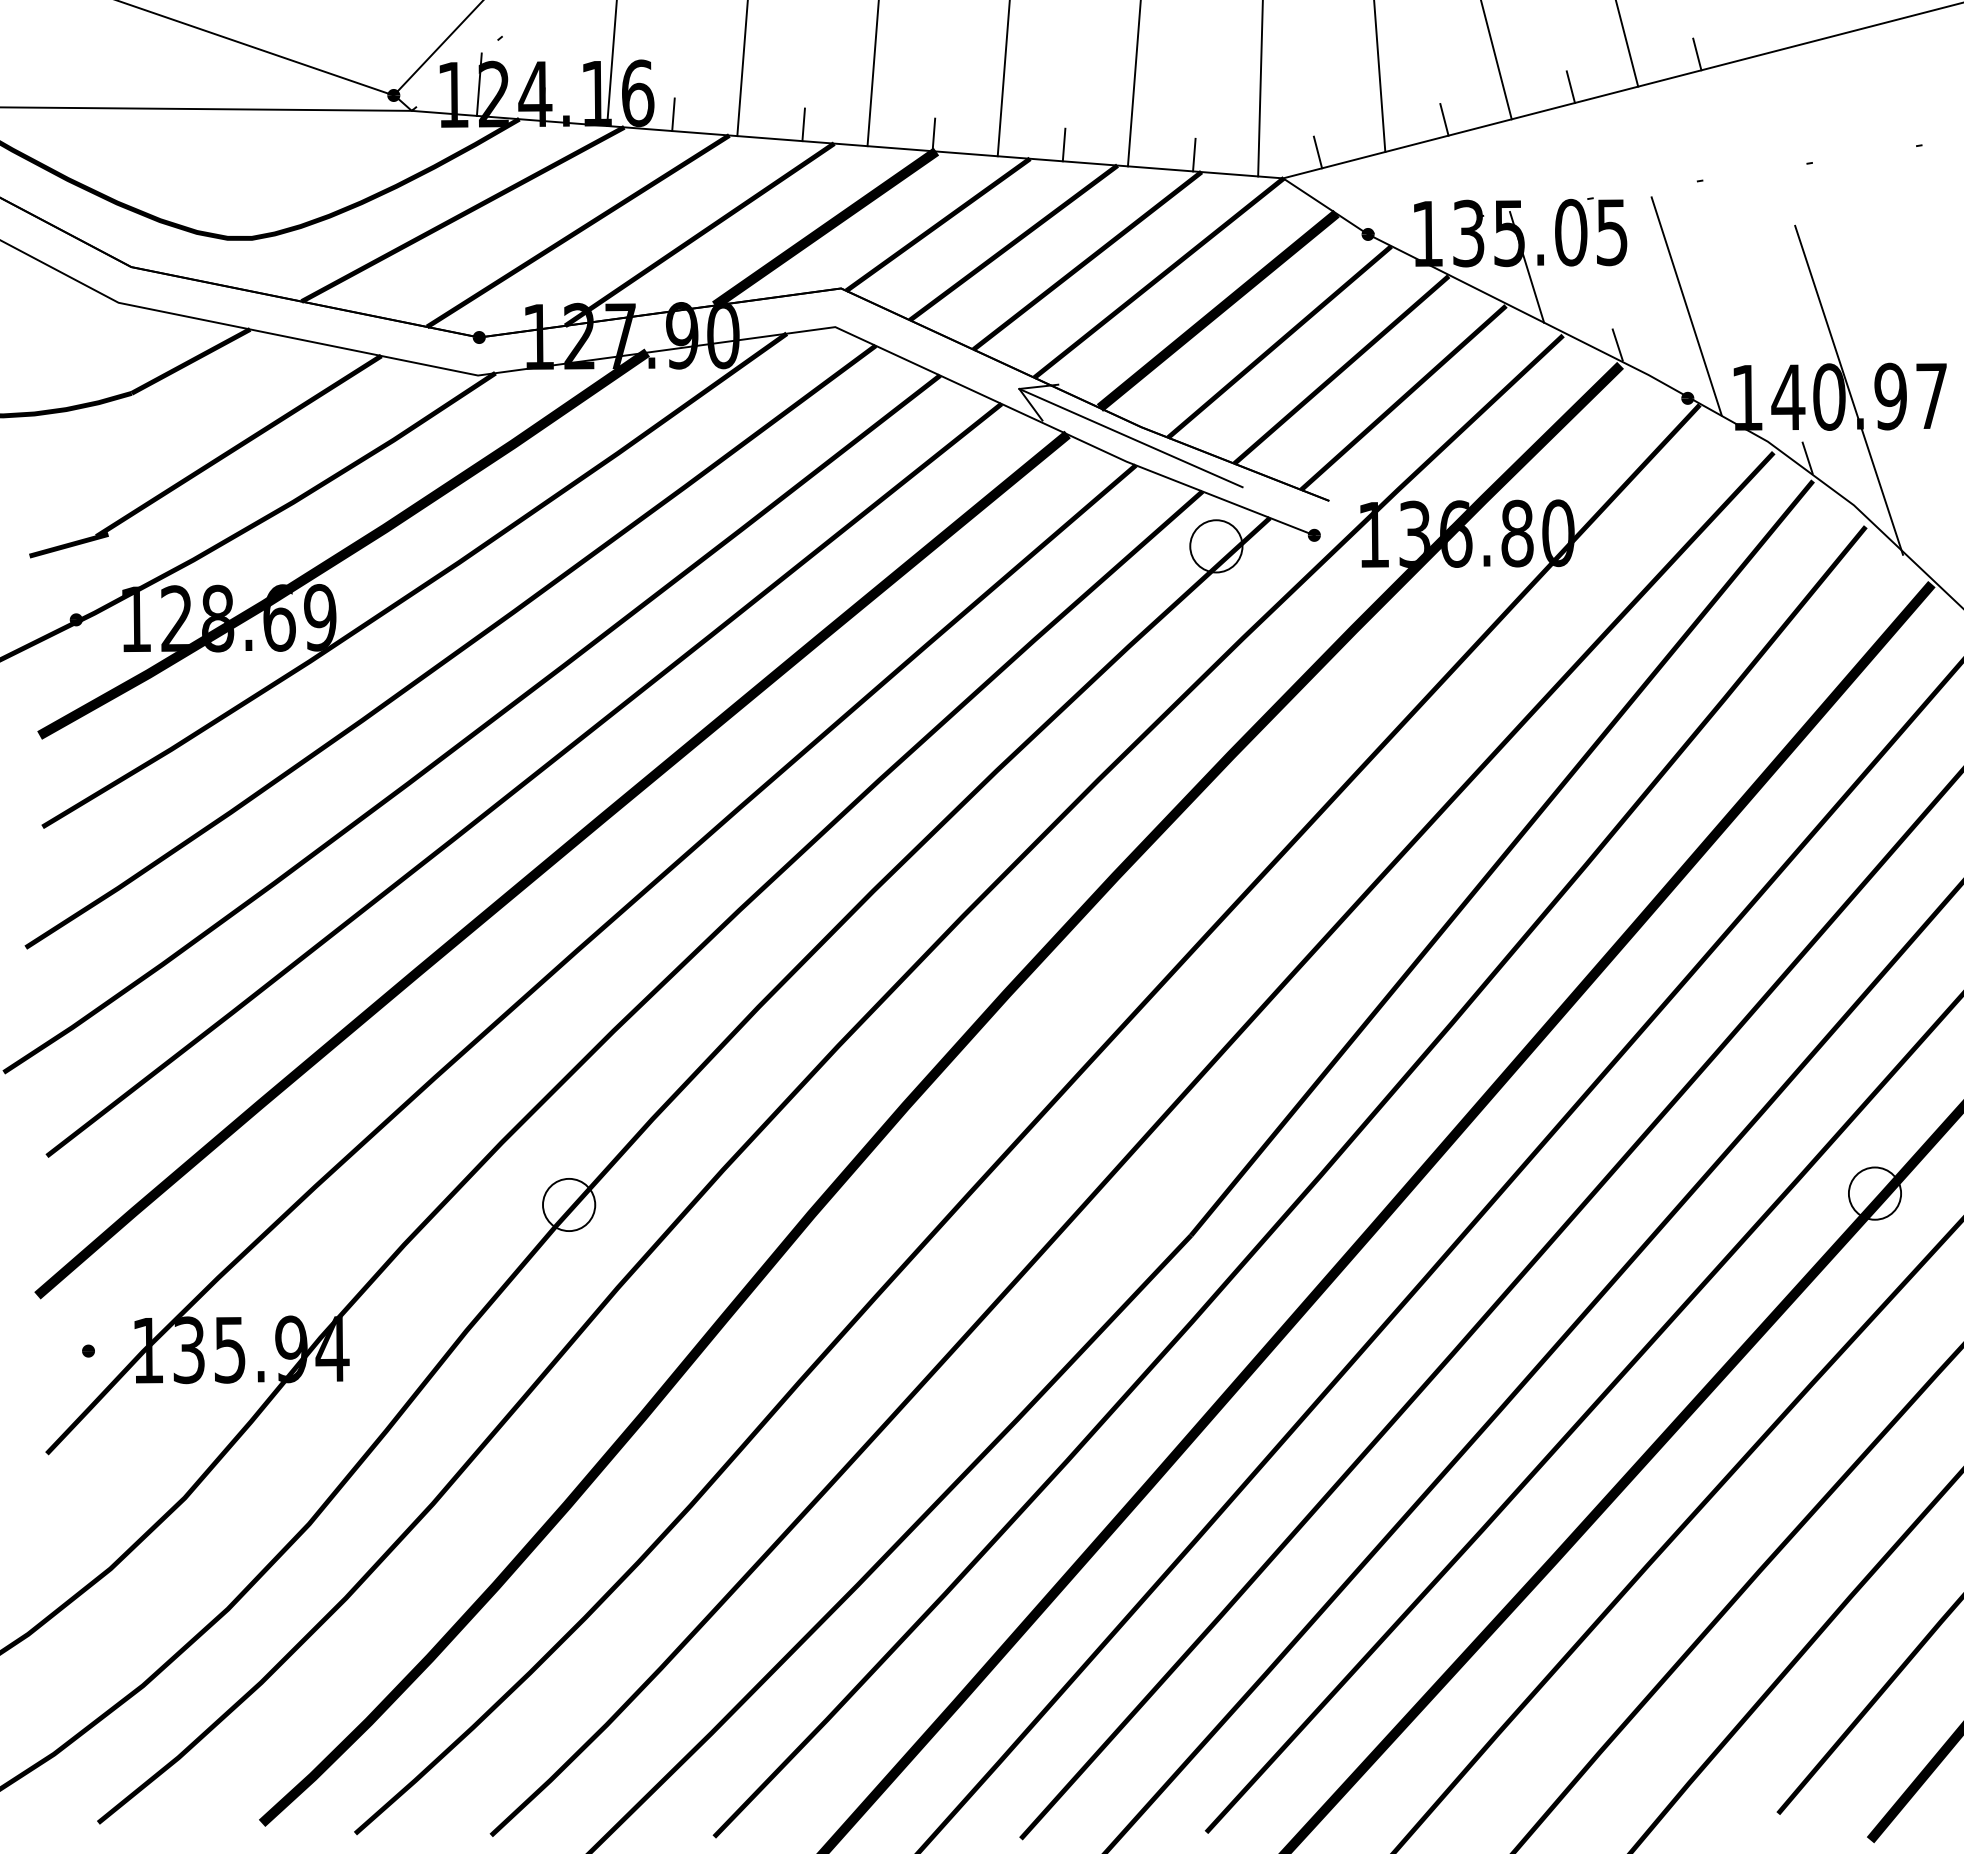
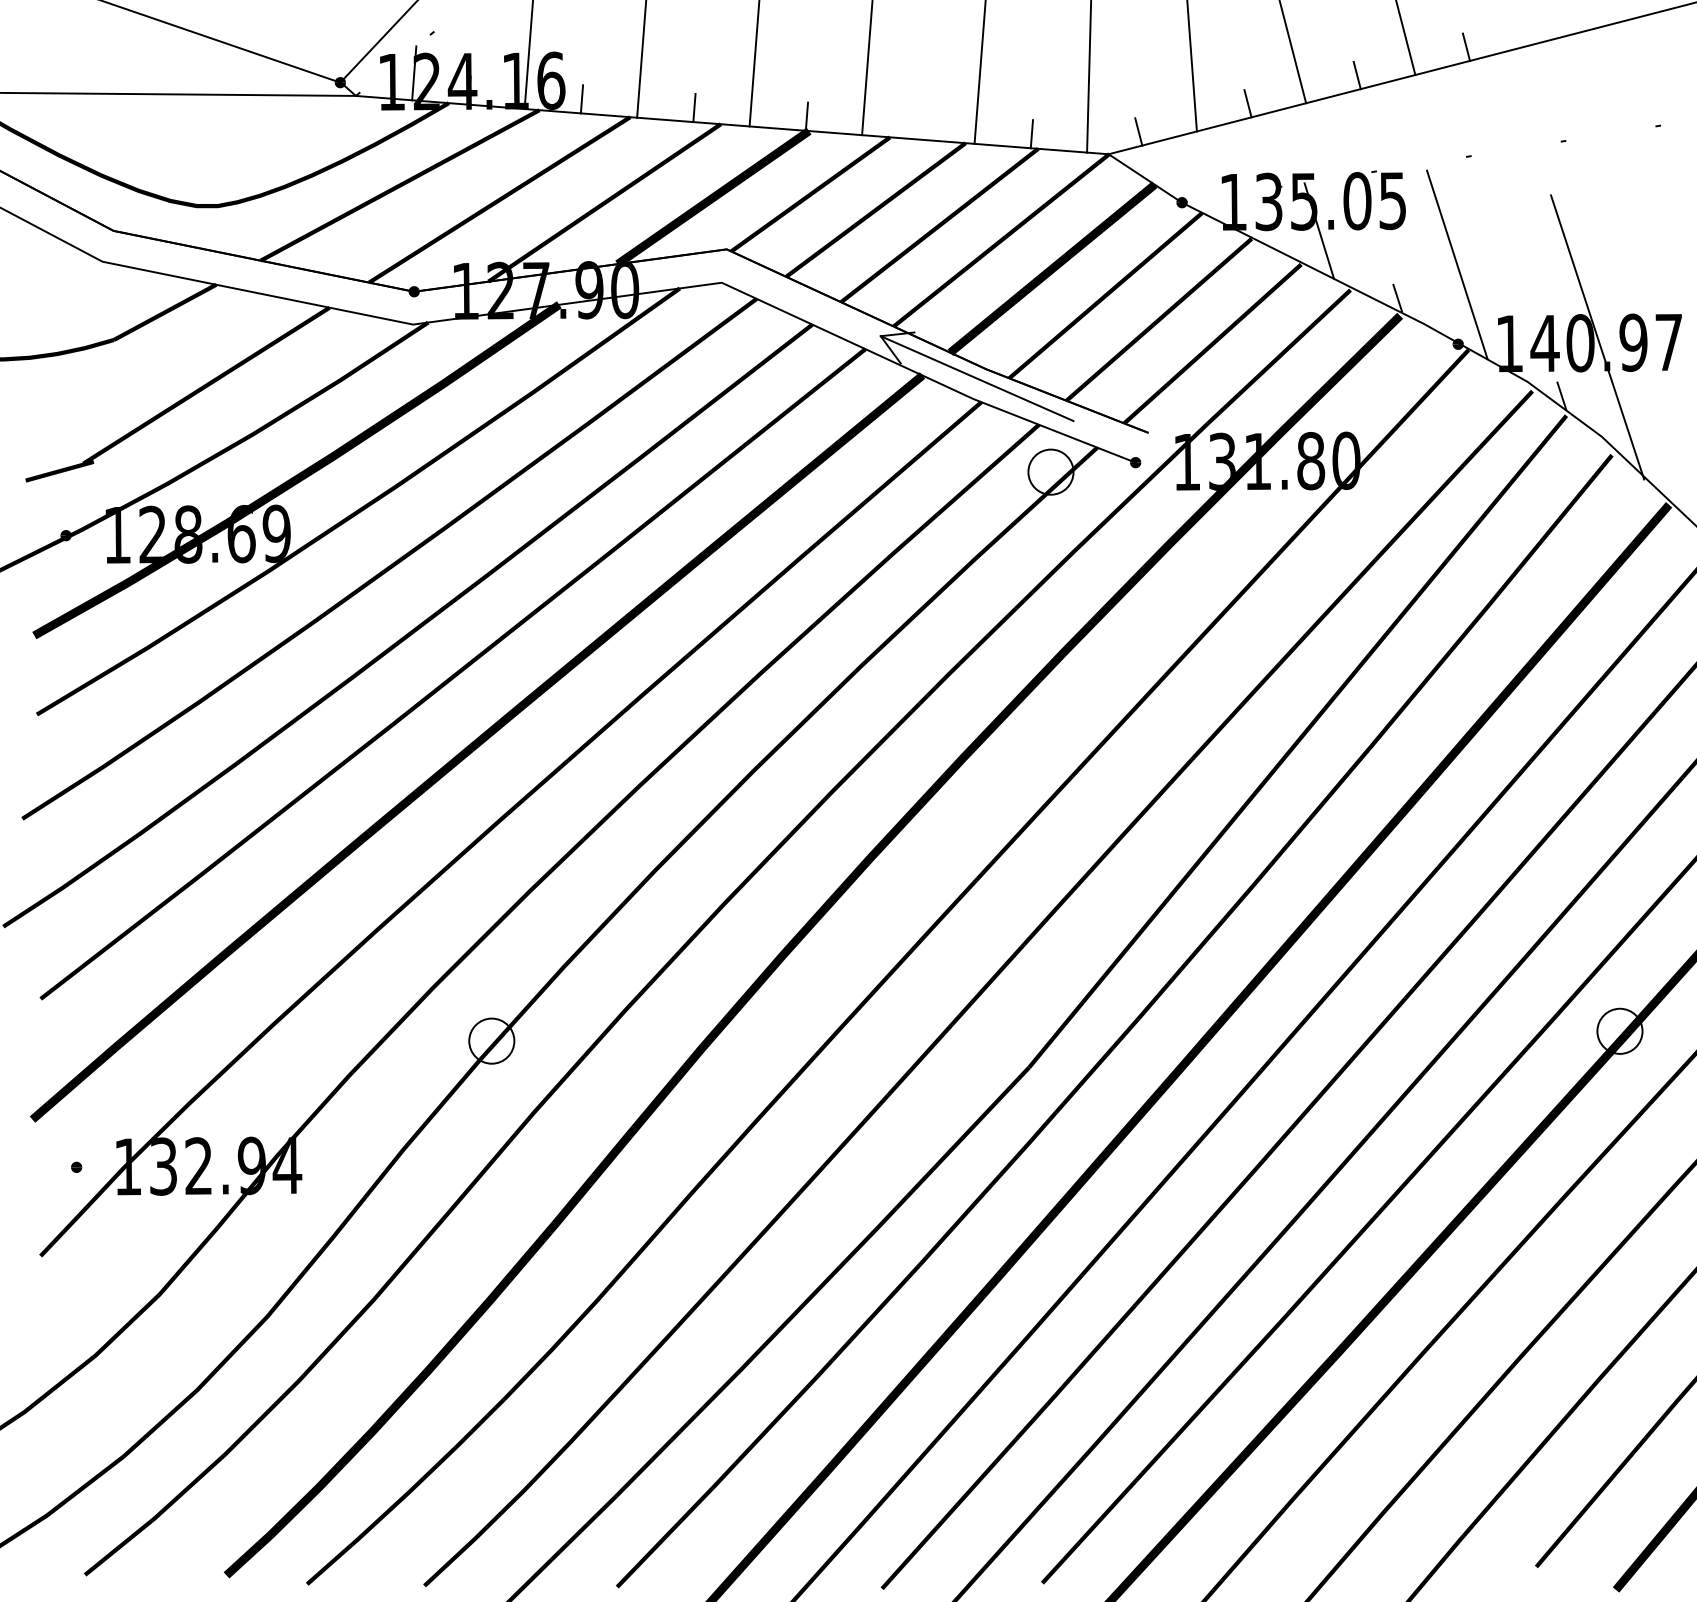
line: (1063, 144) -> (918, 124), removed
text: (1456, 533) -> (1258, 461), 136.80 -> 131.80
text: (229, 1349) -> (198, 1165), 135.94 -> 132.94

